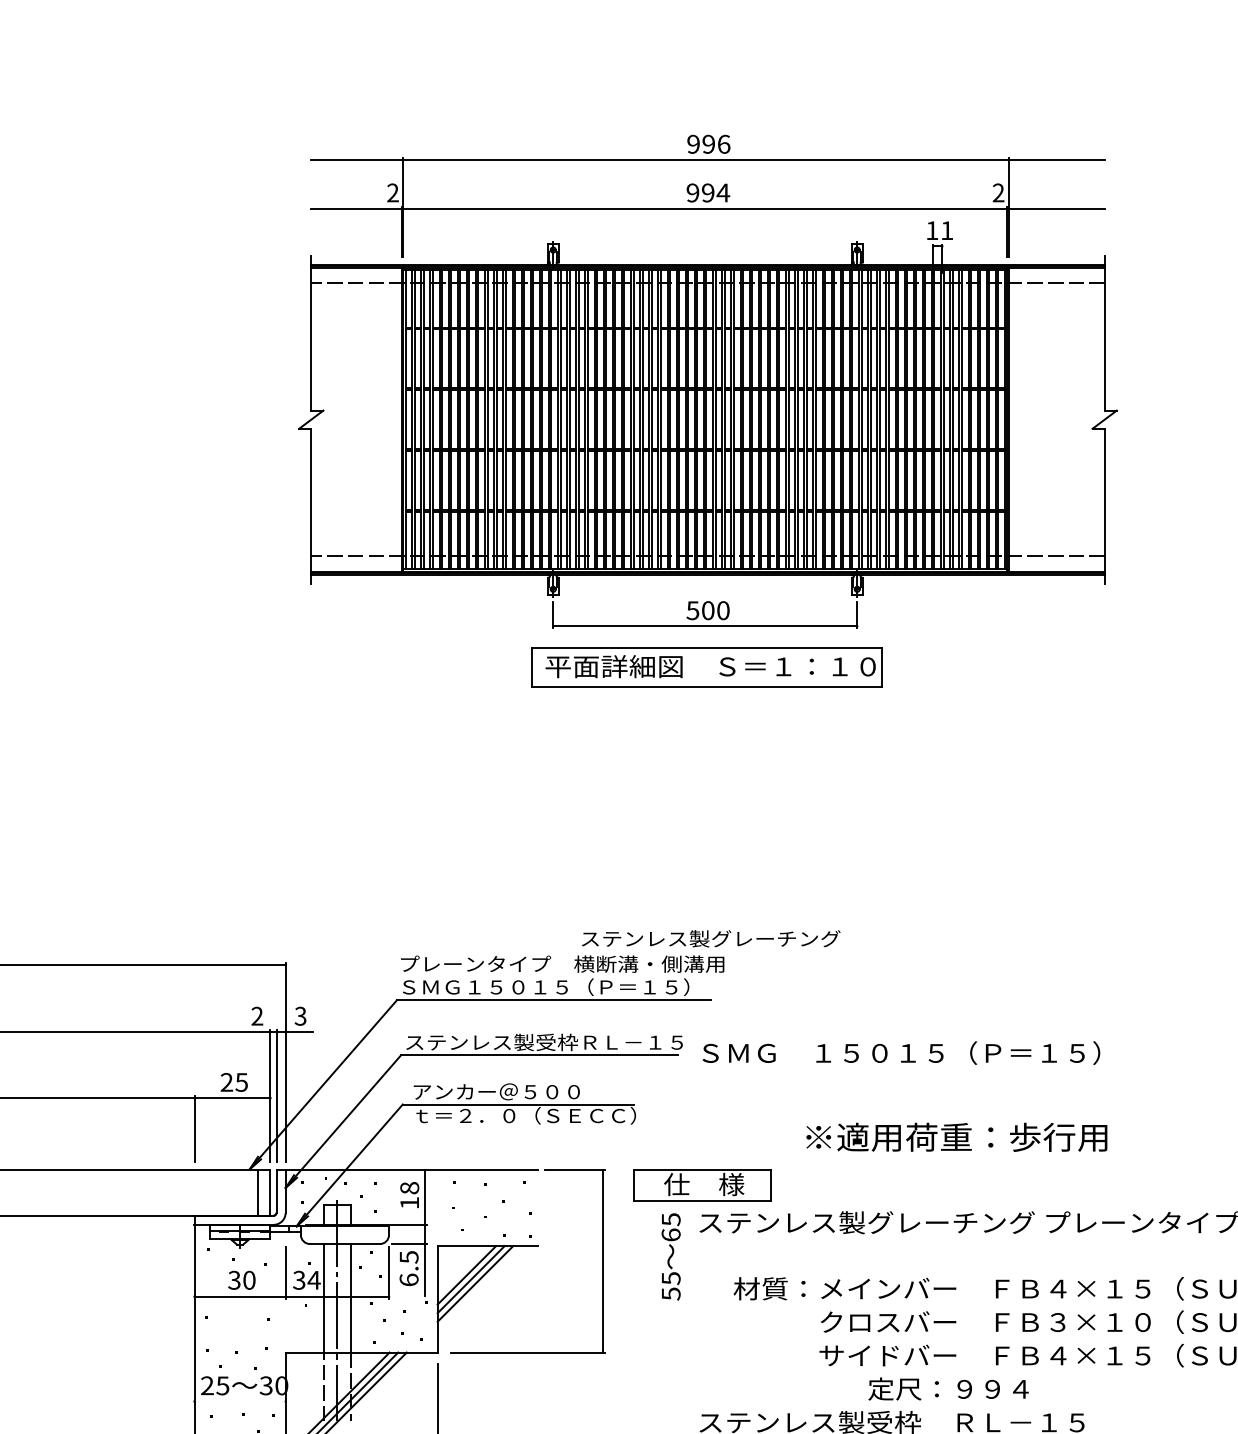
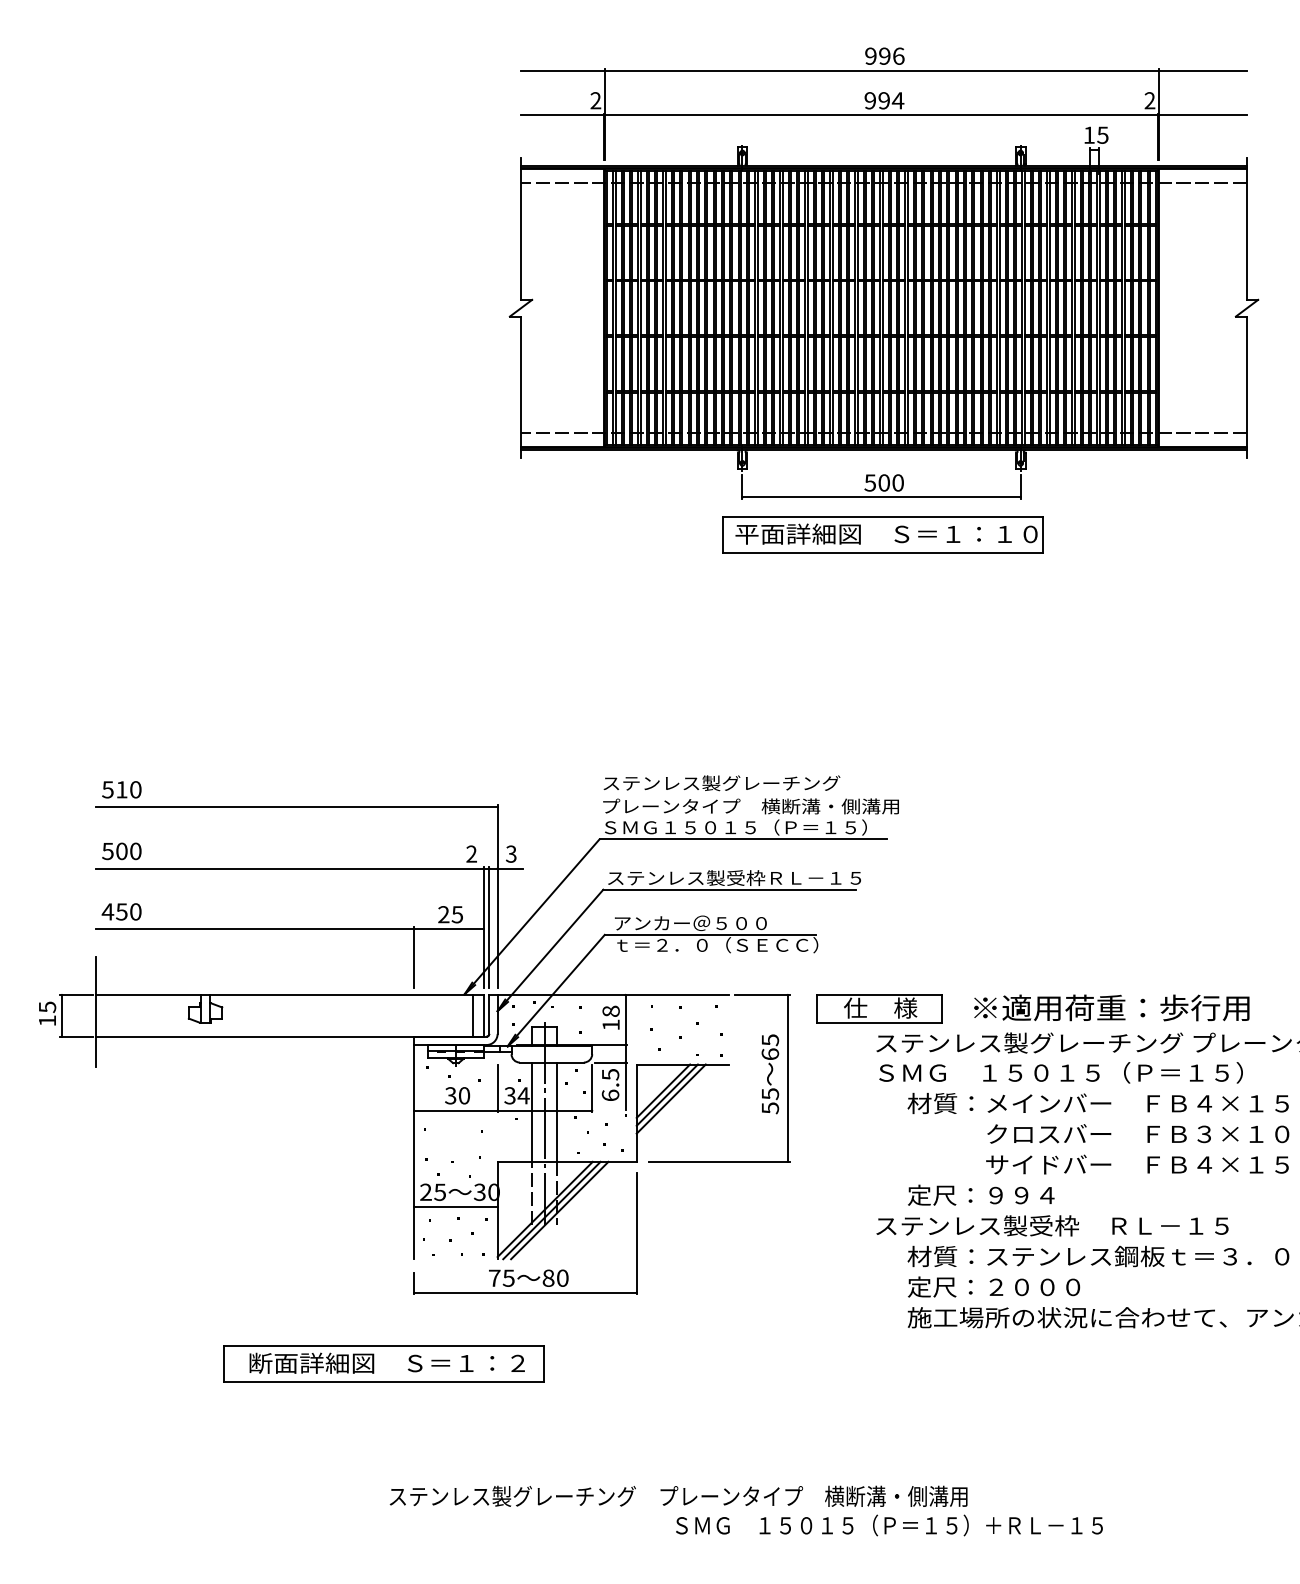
text: (946, 229) -> (1102, 134), 11 -> 15
text: (710, 939) -> (721, 783), moved
text: (900, 1052) -> (1060, 1072), moved
text: (956, 1136) -> (1111, 1007), moved
text: (671, 1257) -> (770, 1074), moved
text: (948, 1388) -> (981, 1194), moved
line: (239, 1401) -> (455, 1206), added

